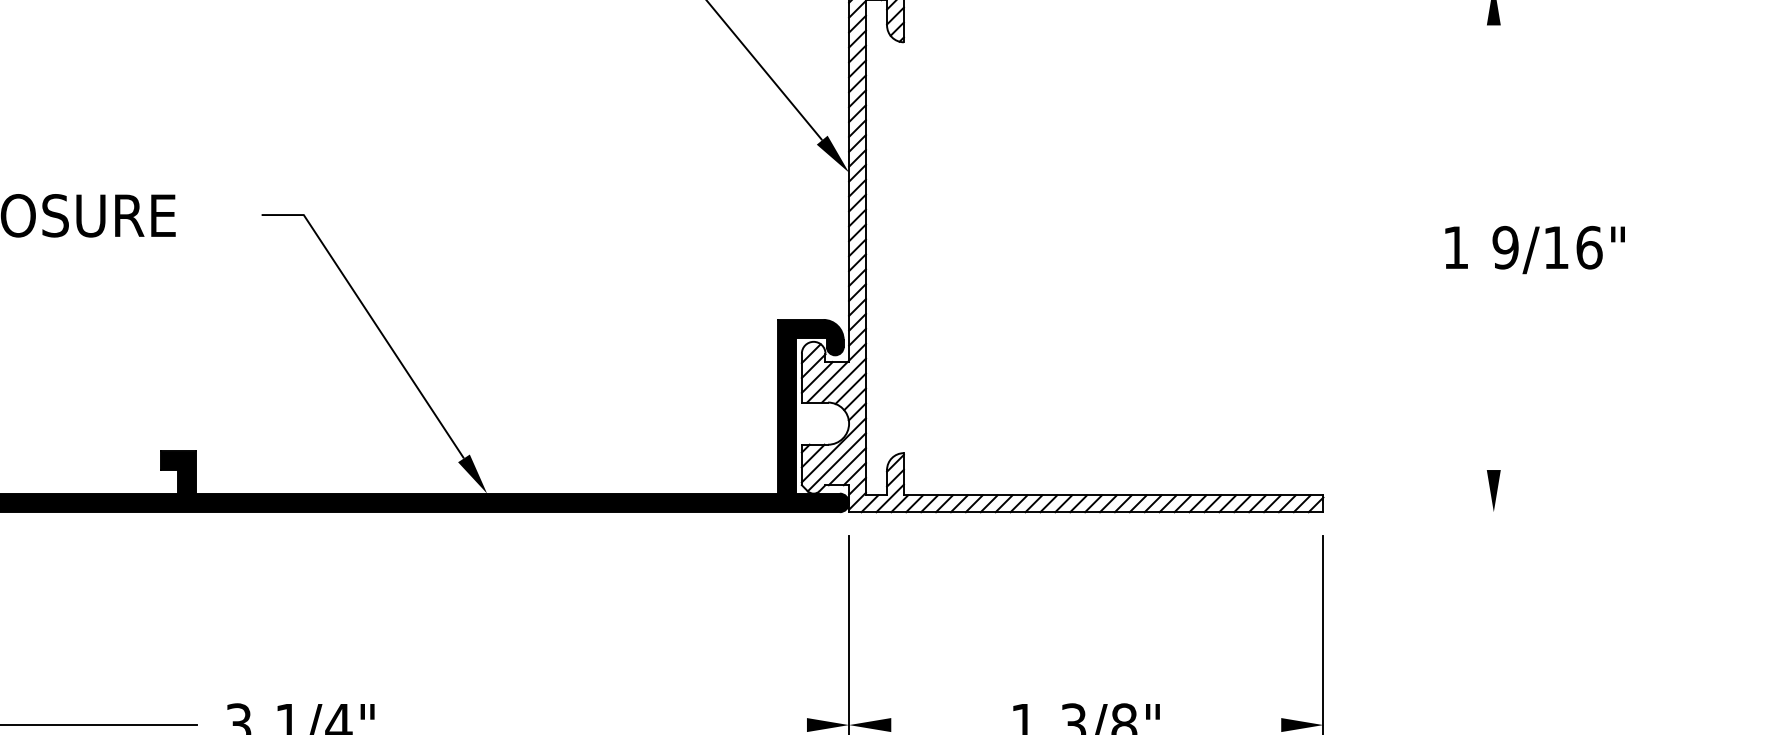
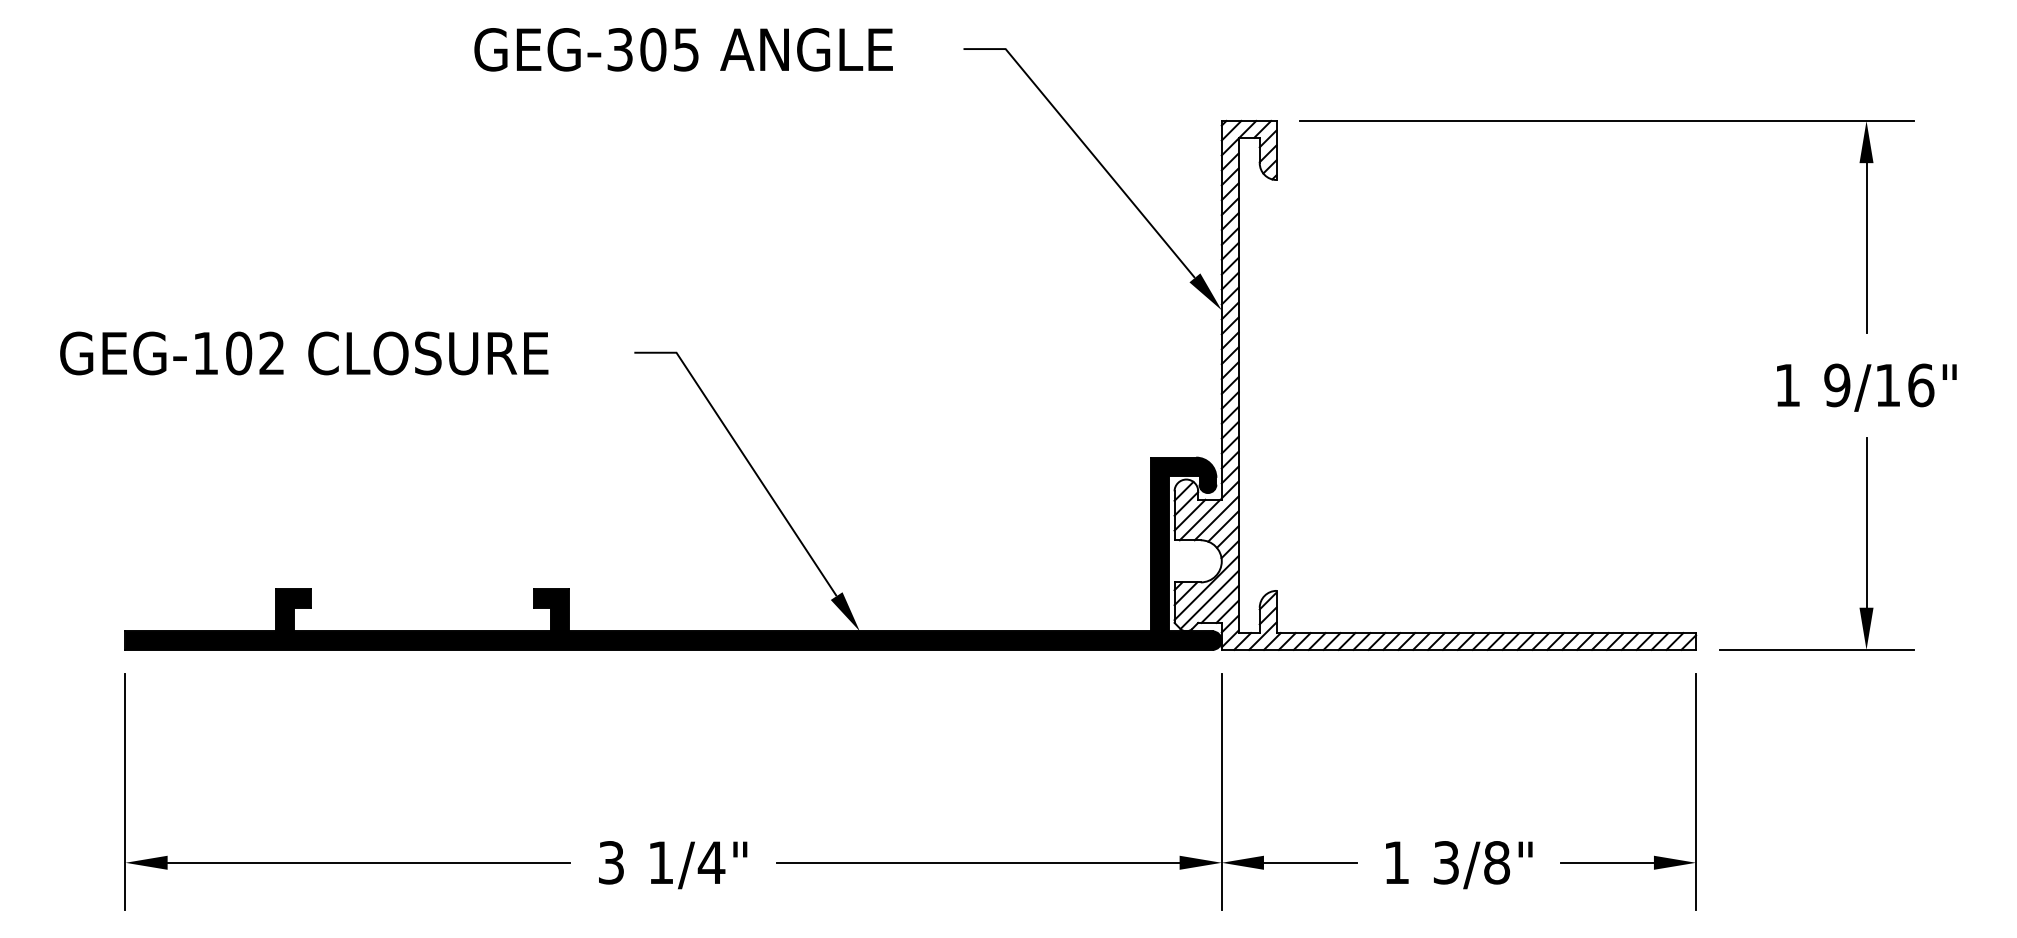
line: (1493, 110) -> (1866, 248), added
text: (1534, 249) -> (1866, 387), moved
line: (1493, 384) -> (1866, 522), added
line: (1443, 511) -> (1816, 649), added
line: (605, 724) -> (978, 862), added
line: (937, 724) -> (1310, 862), added
line: (1233, 724) -> (1606, 862), added

